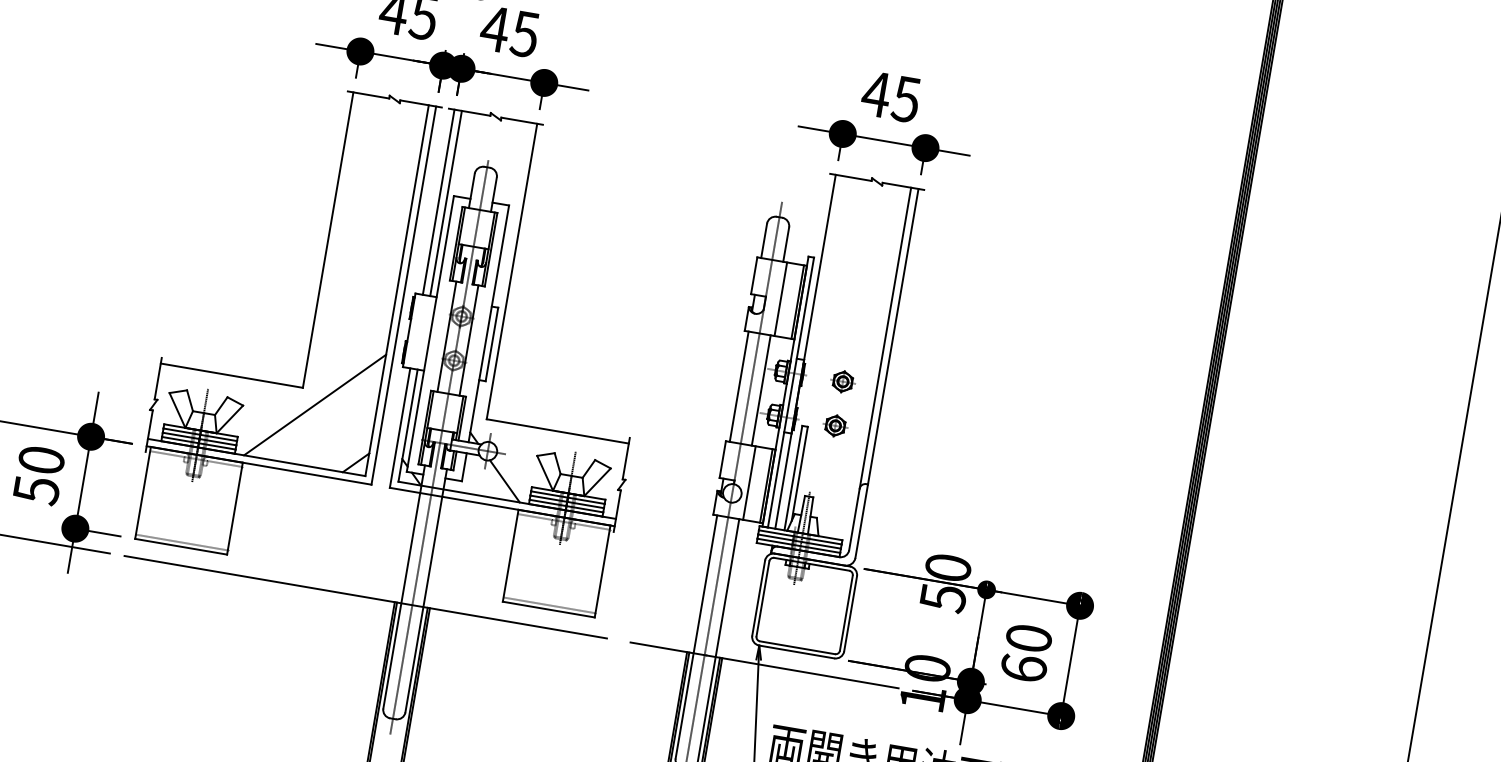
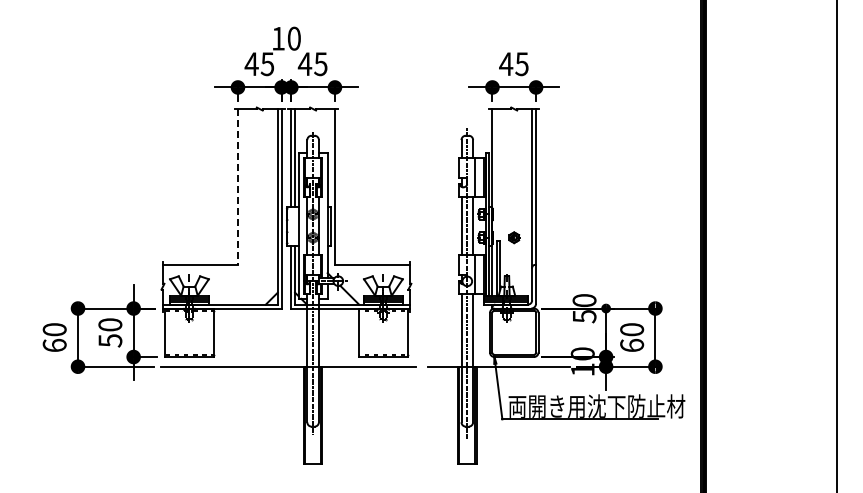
line: (327, 239) -> (237, 186), solid -> dashed
part: (843, 381) -> (514, 214), removed
line: (314, 404) -> (245, 272), removed

